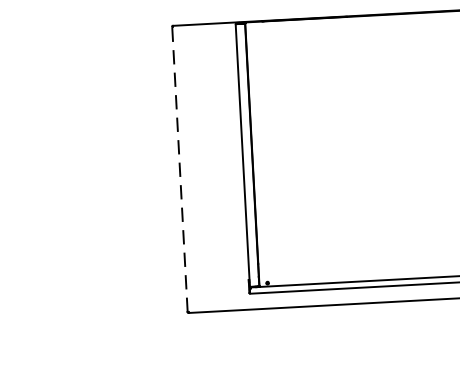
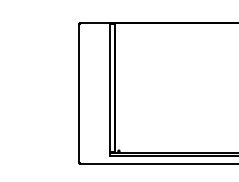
line: (180, 169) -> (79, 93), dashed -> solid

